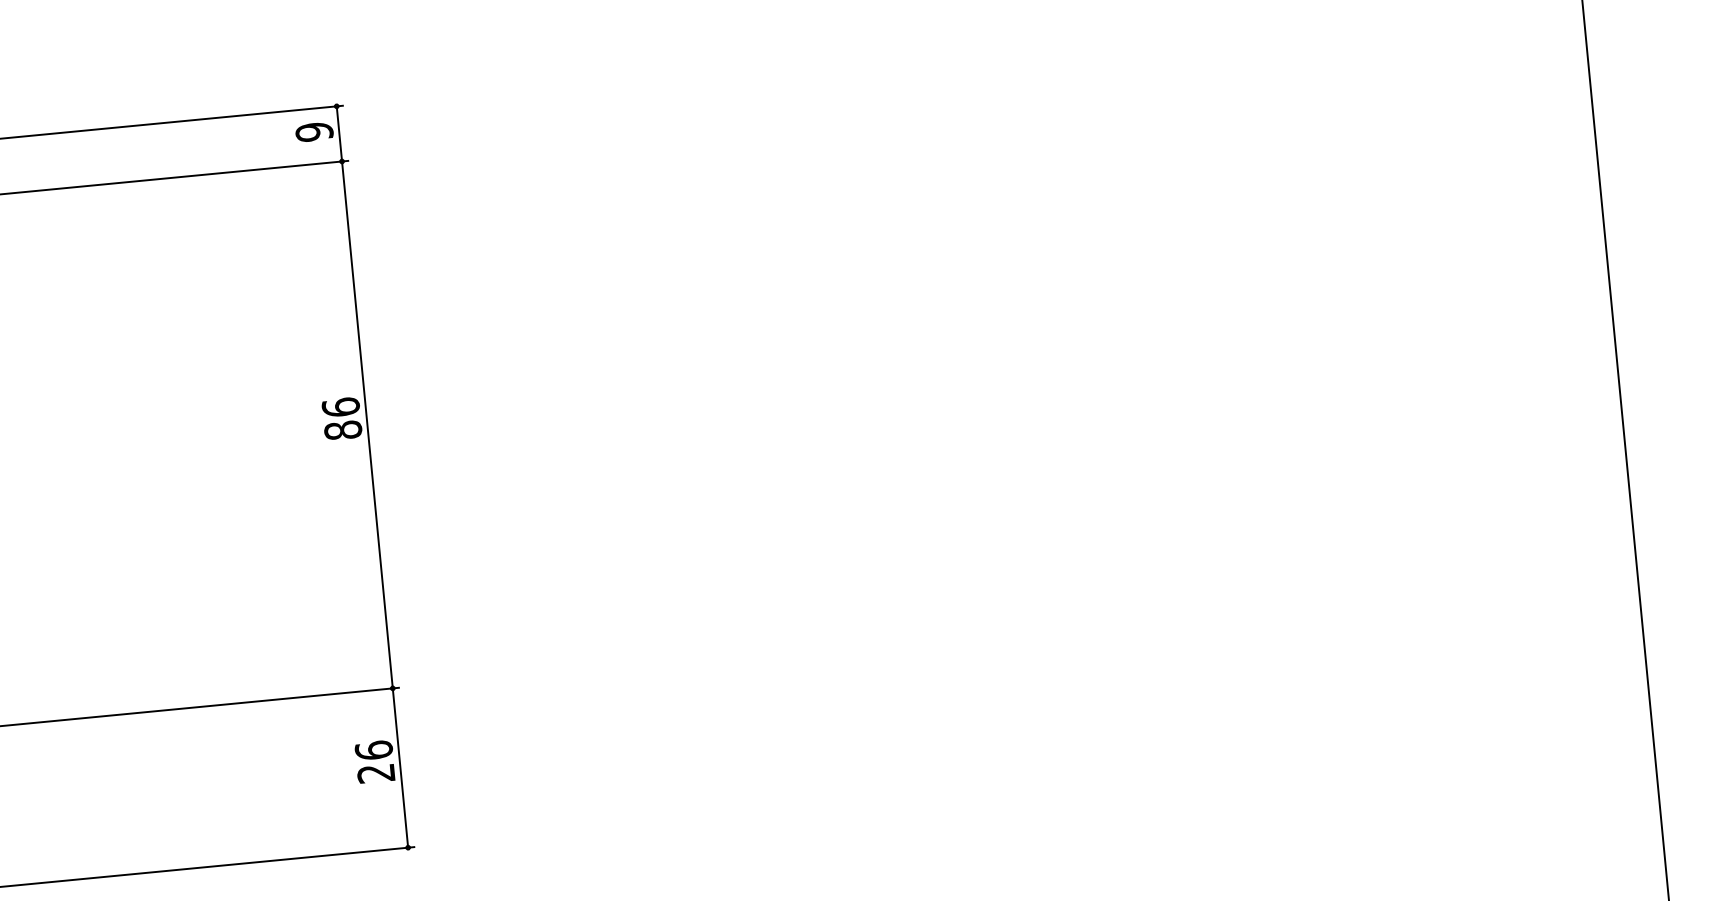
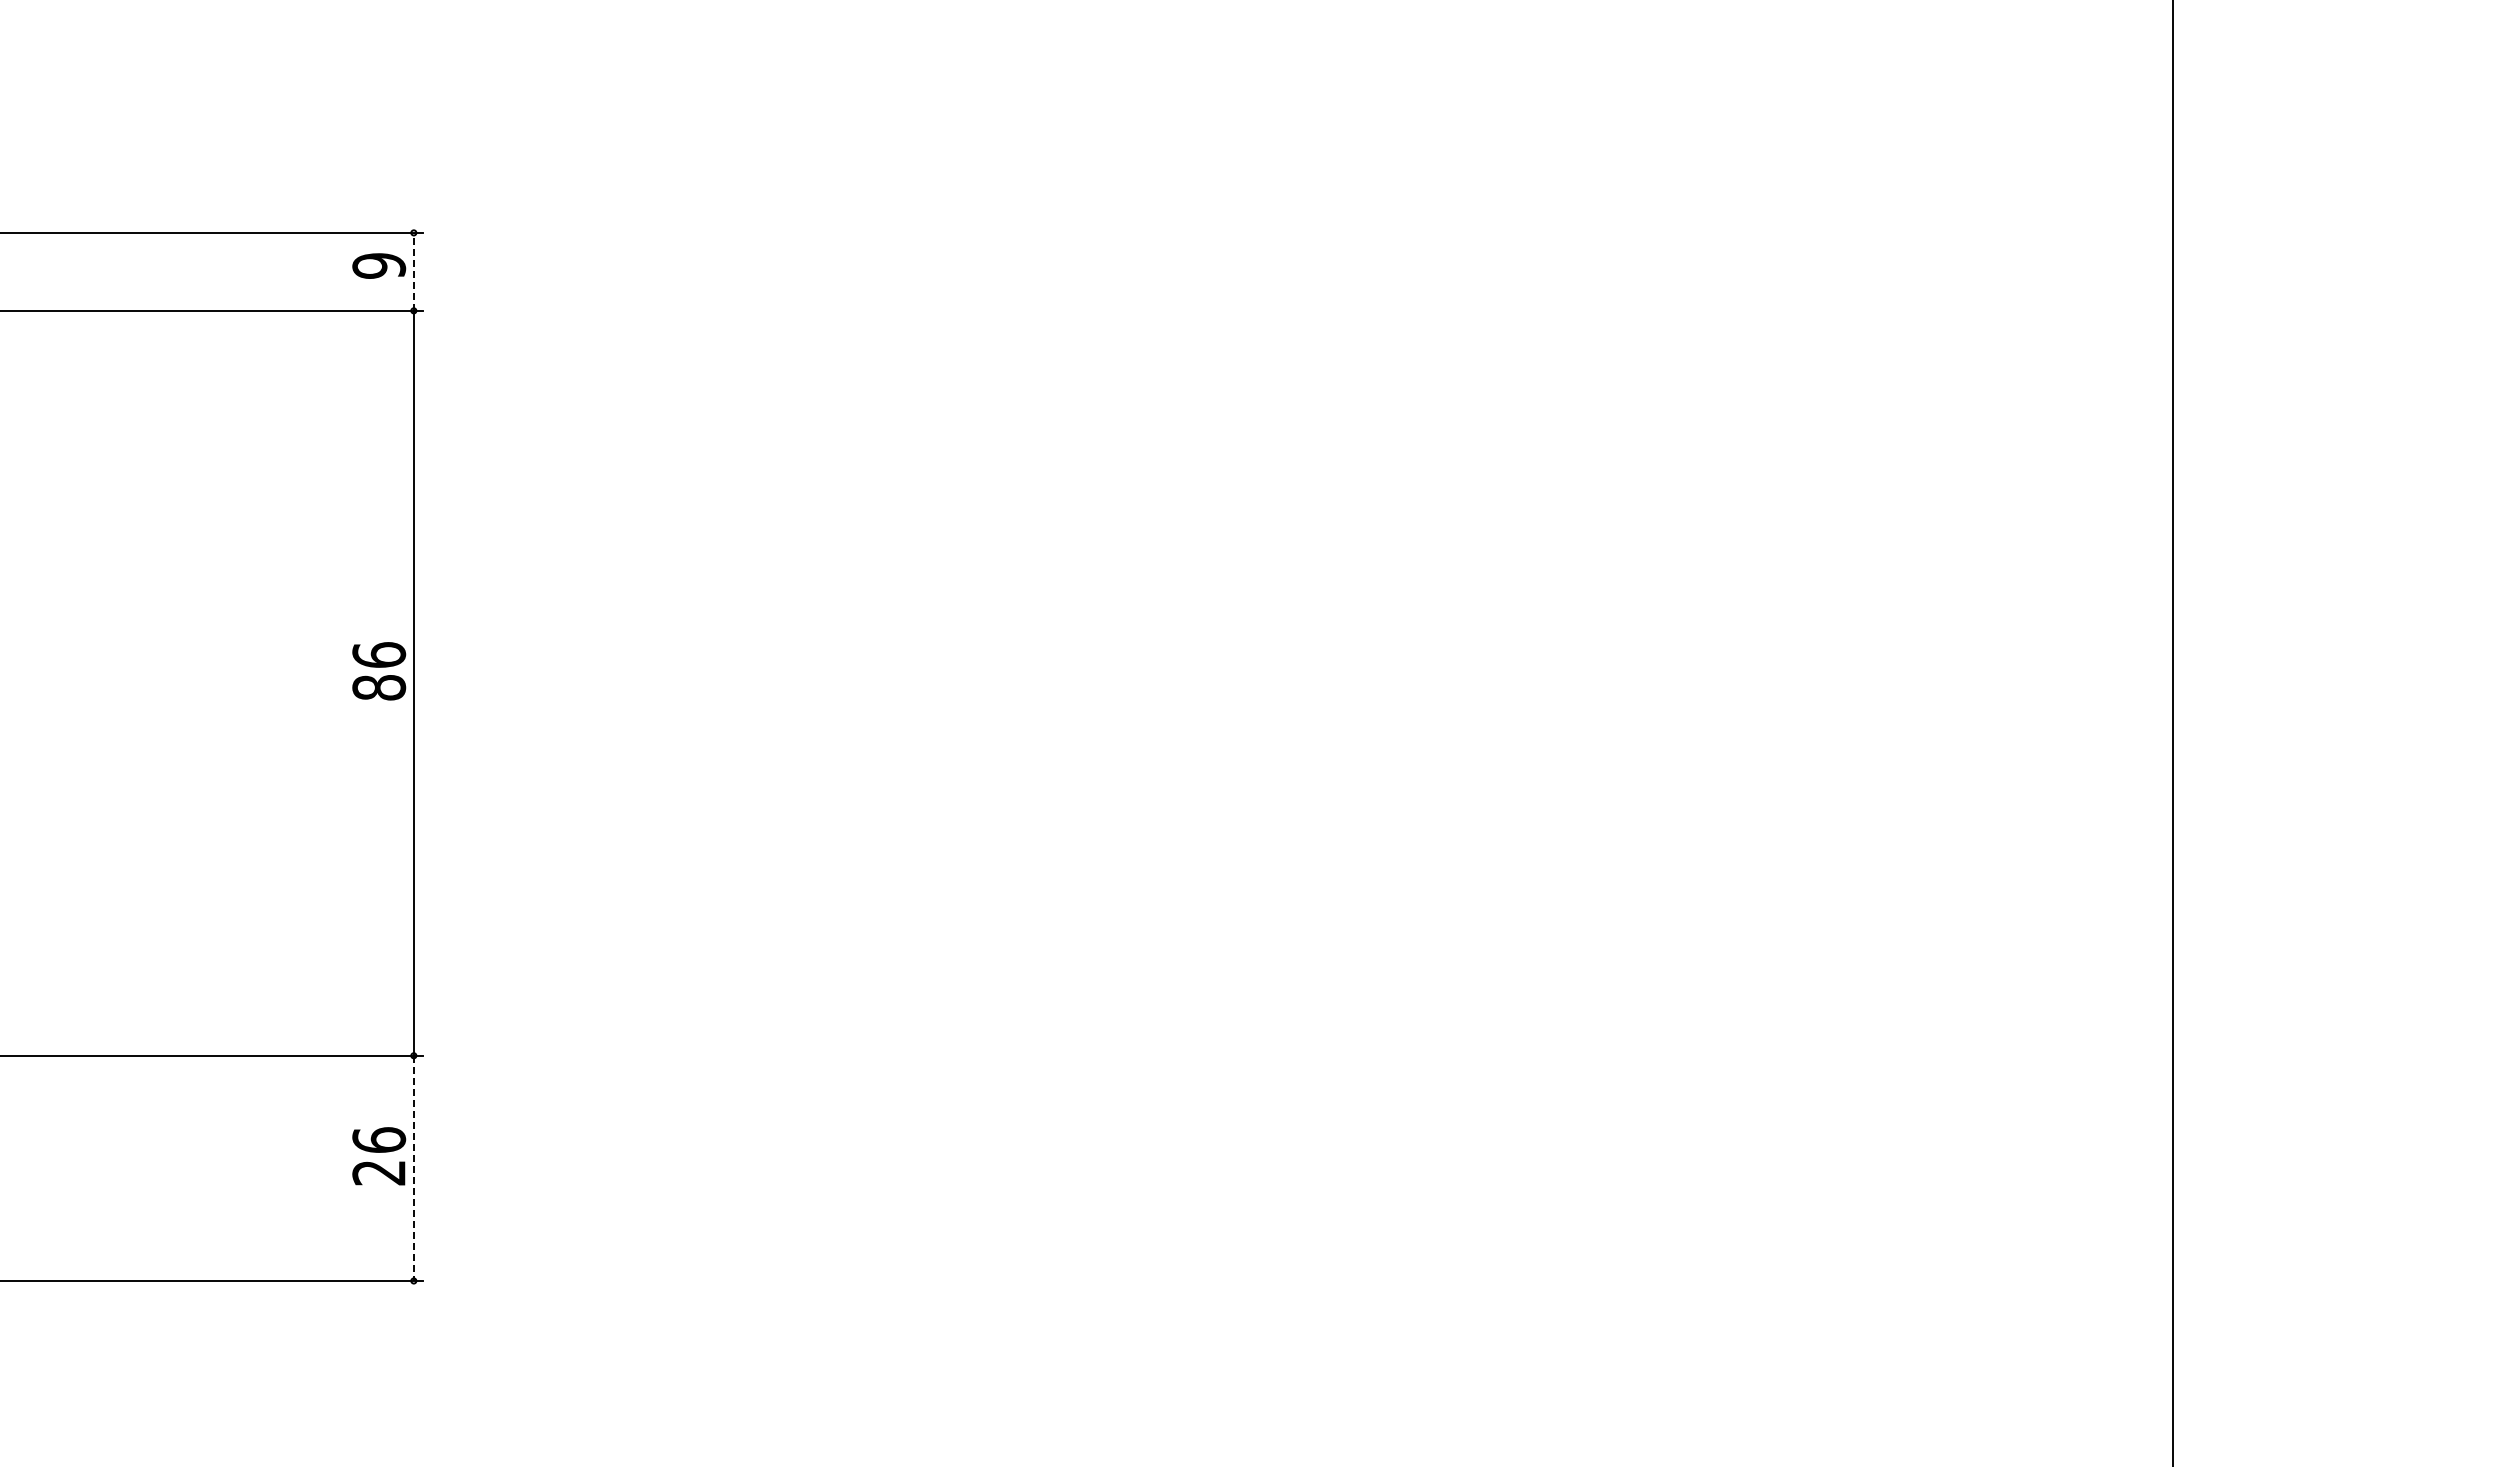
line: (339, 133) -> (413, 271), solid -> dashed
line: (400, 768) -> (413, 1168), solid -> dashed

